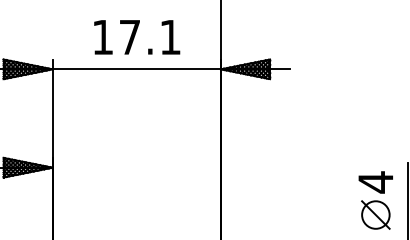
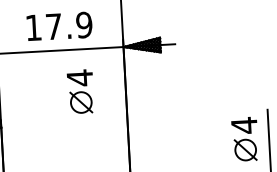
text: (170, 37) -> (84, 25), 17.1 -> 17.9
part: (160, 125) -> (80, 91), added

